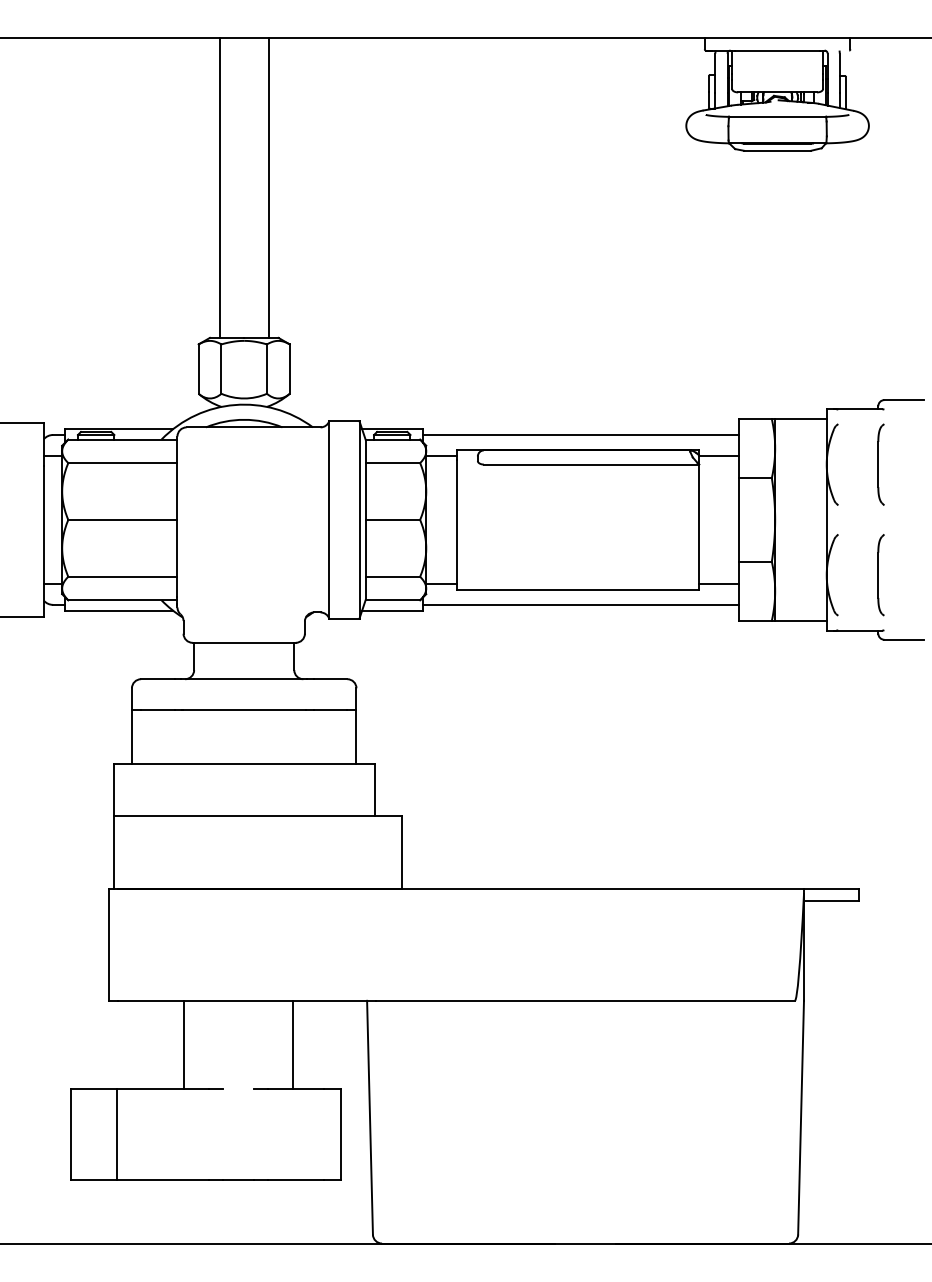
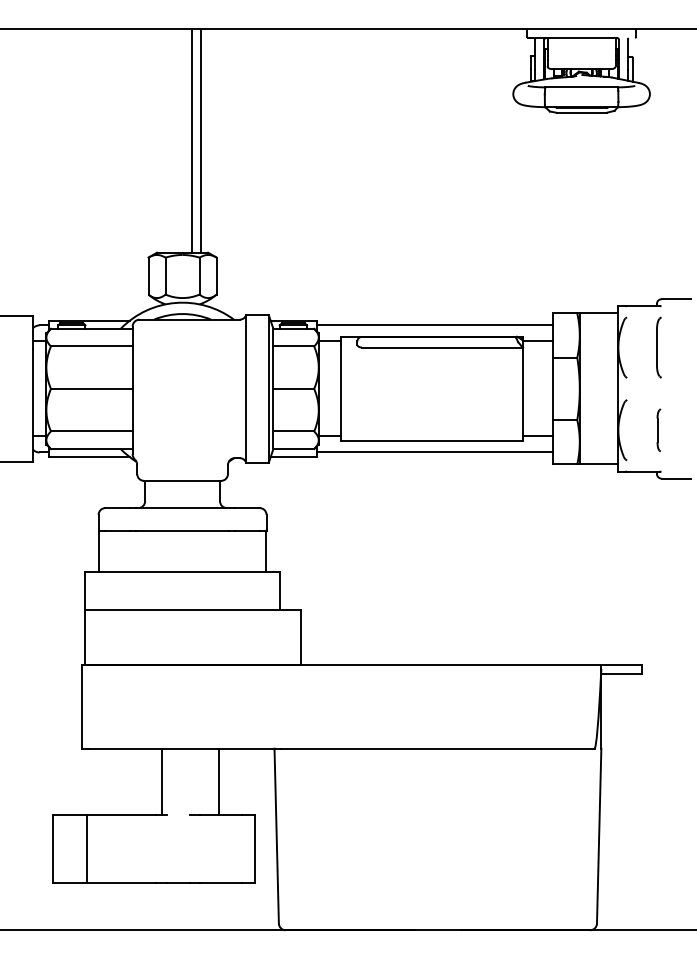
line: (219, 187) -> (191, 140), moved
part: (880, 575) -> (658, 430), size x0.7
line: (183, 1044) -> (161, 781), moved

